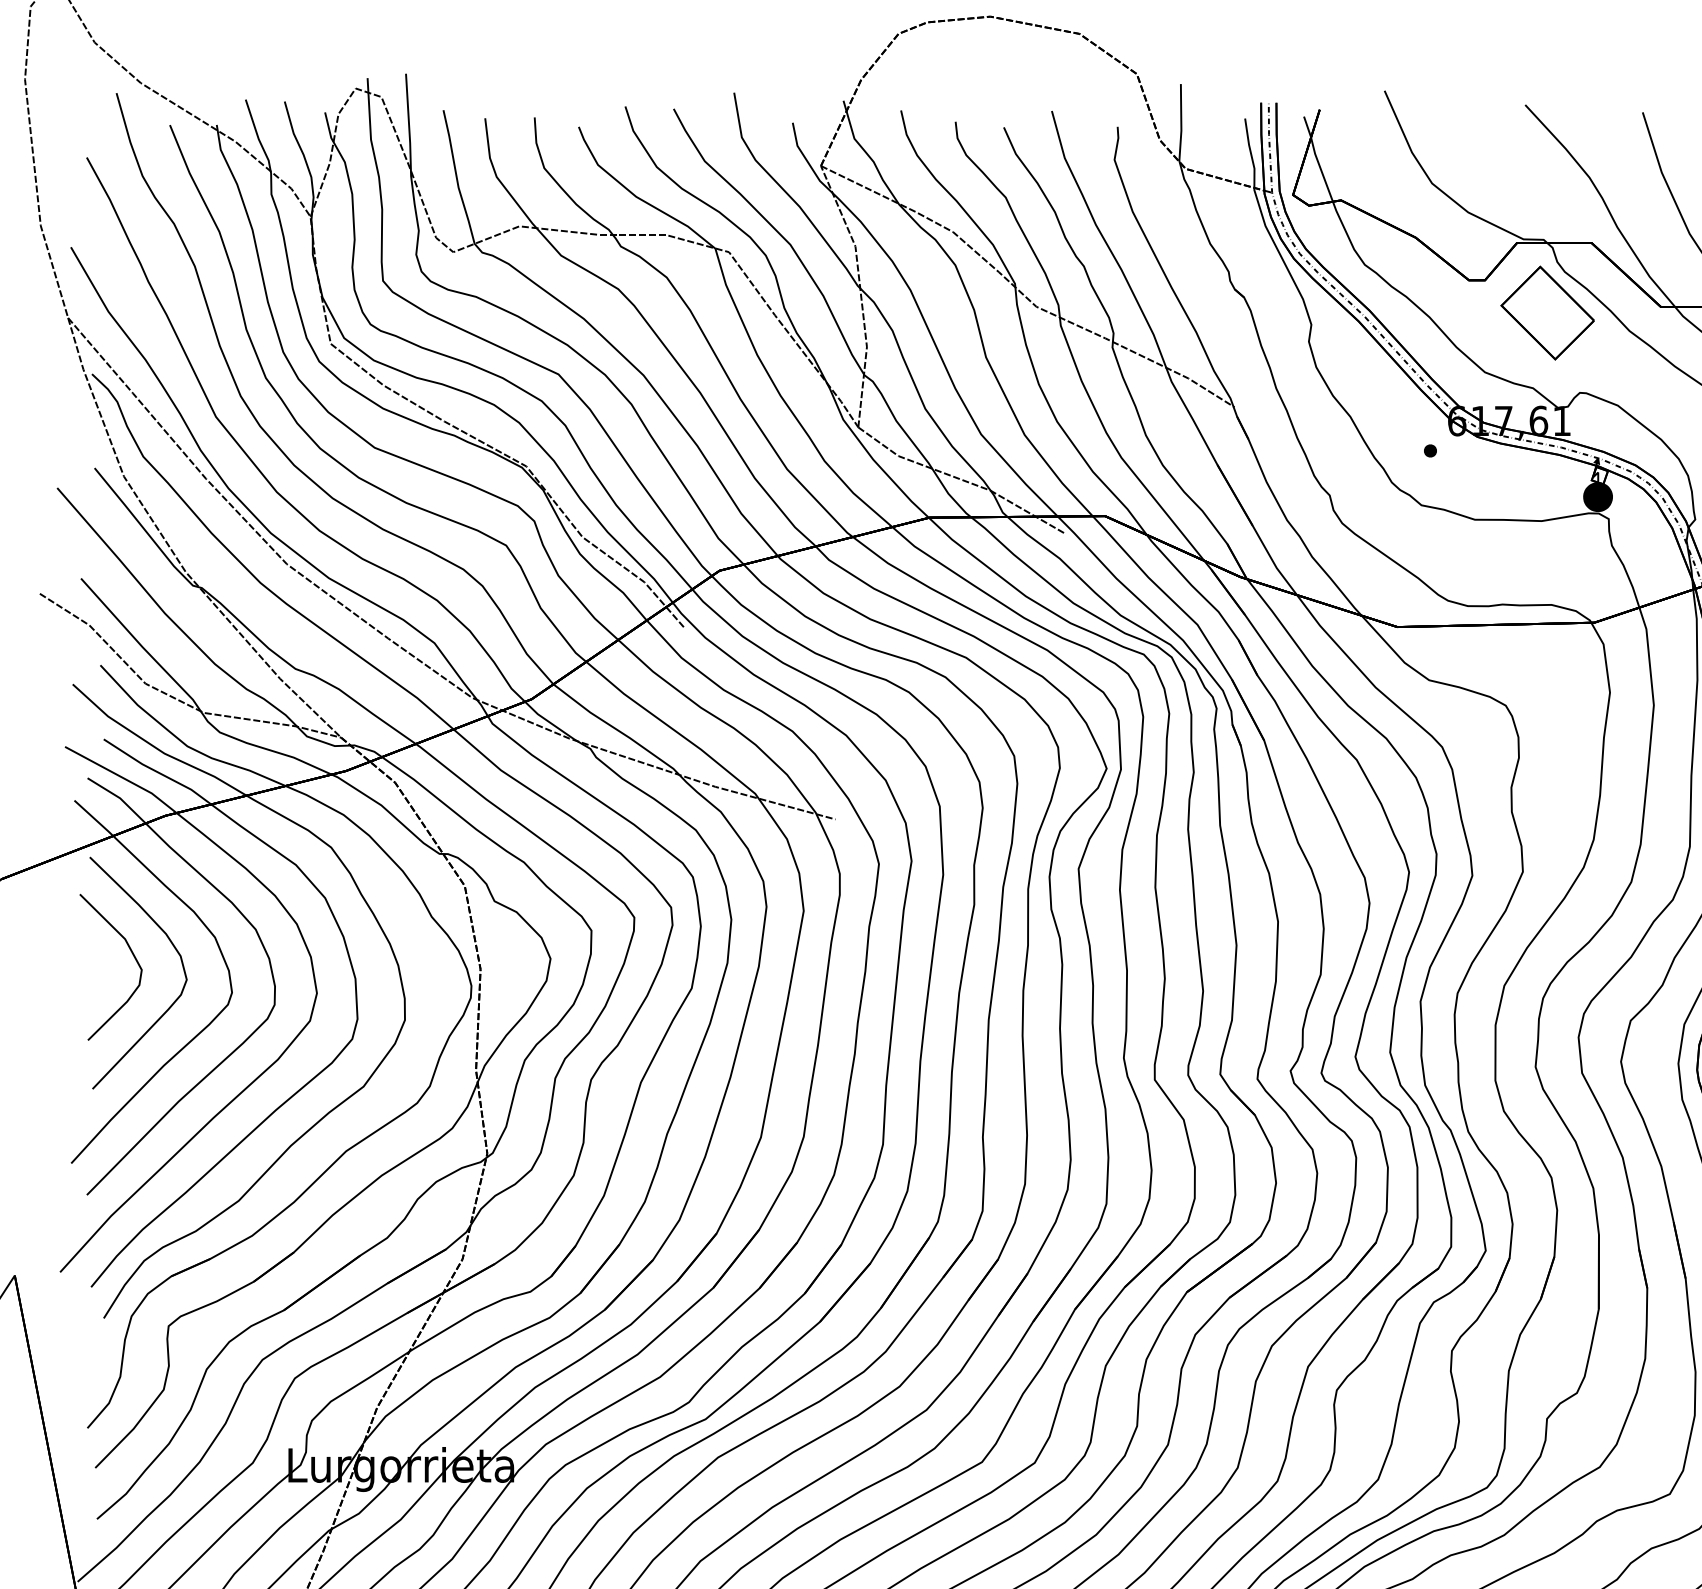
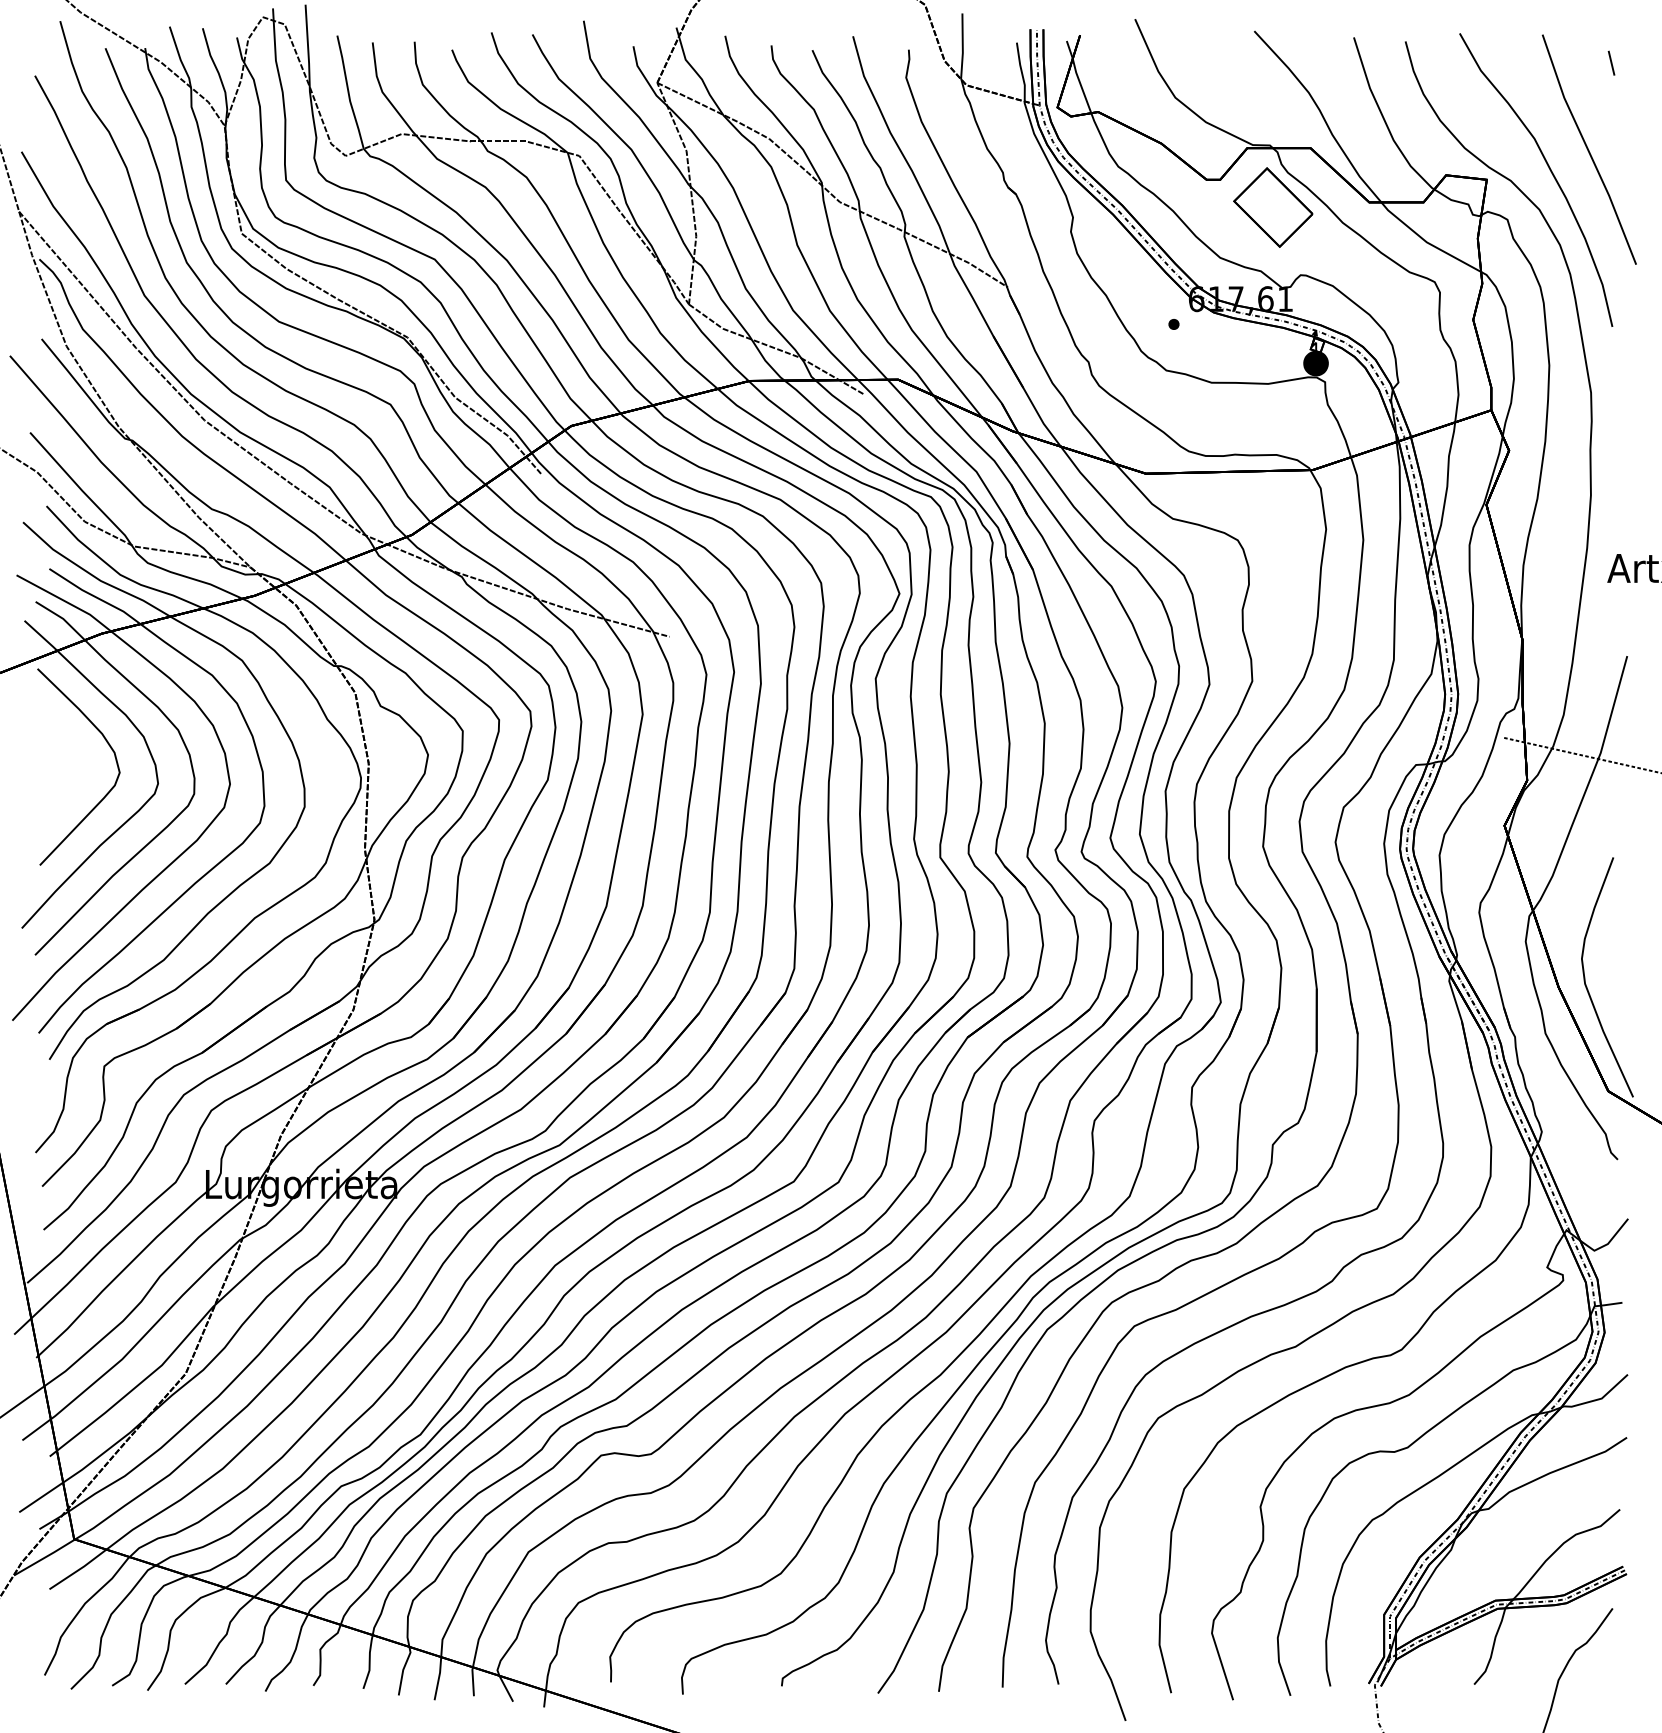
curve: (132, 954) -> (73, 751), removed

